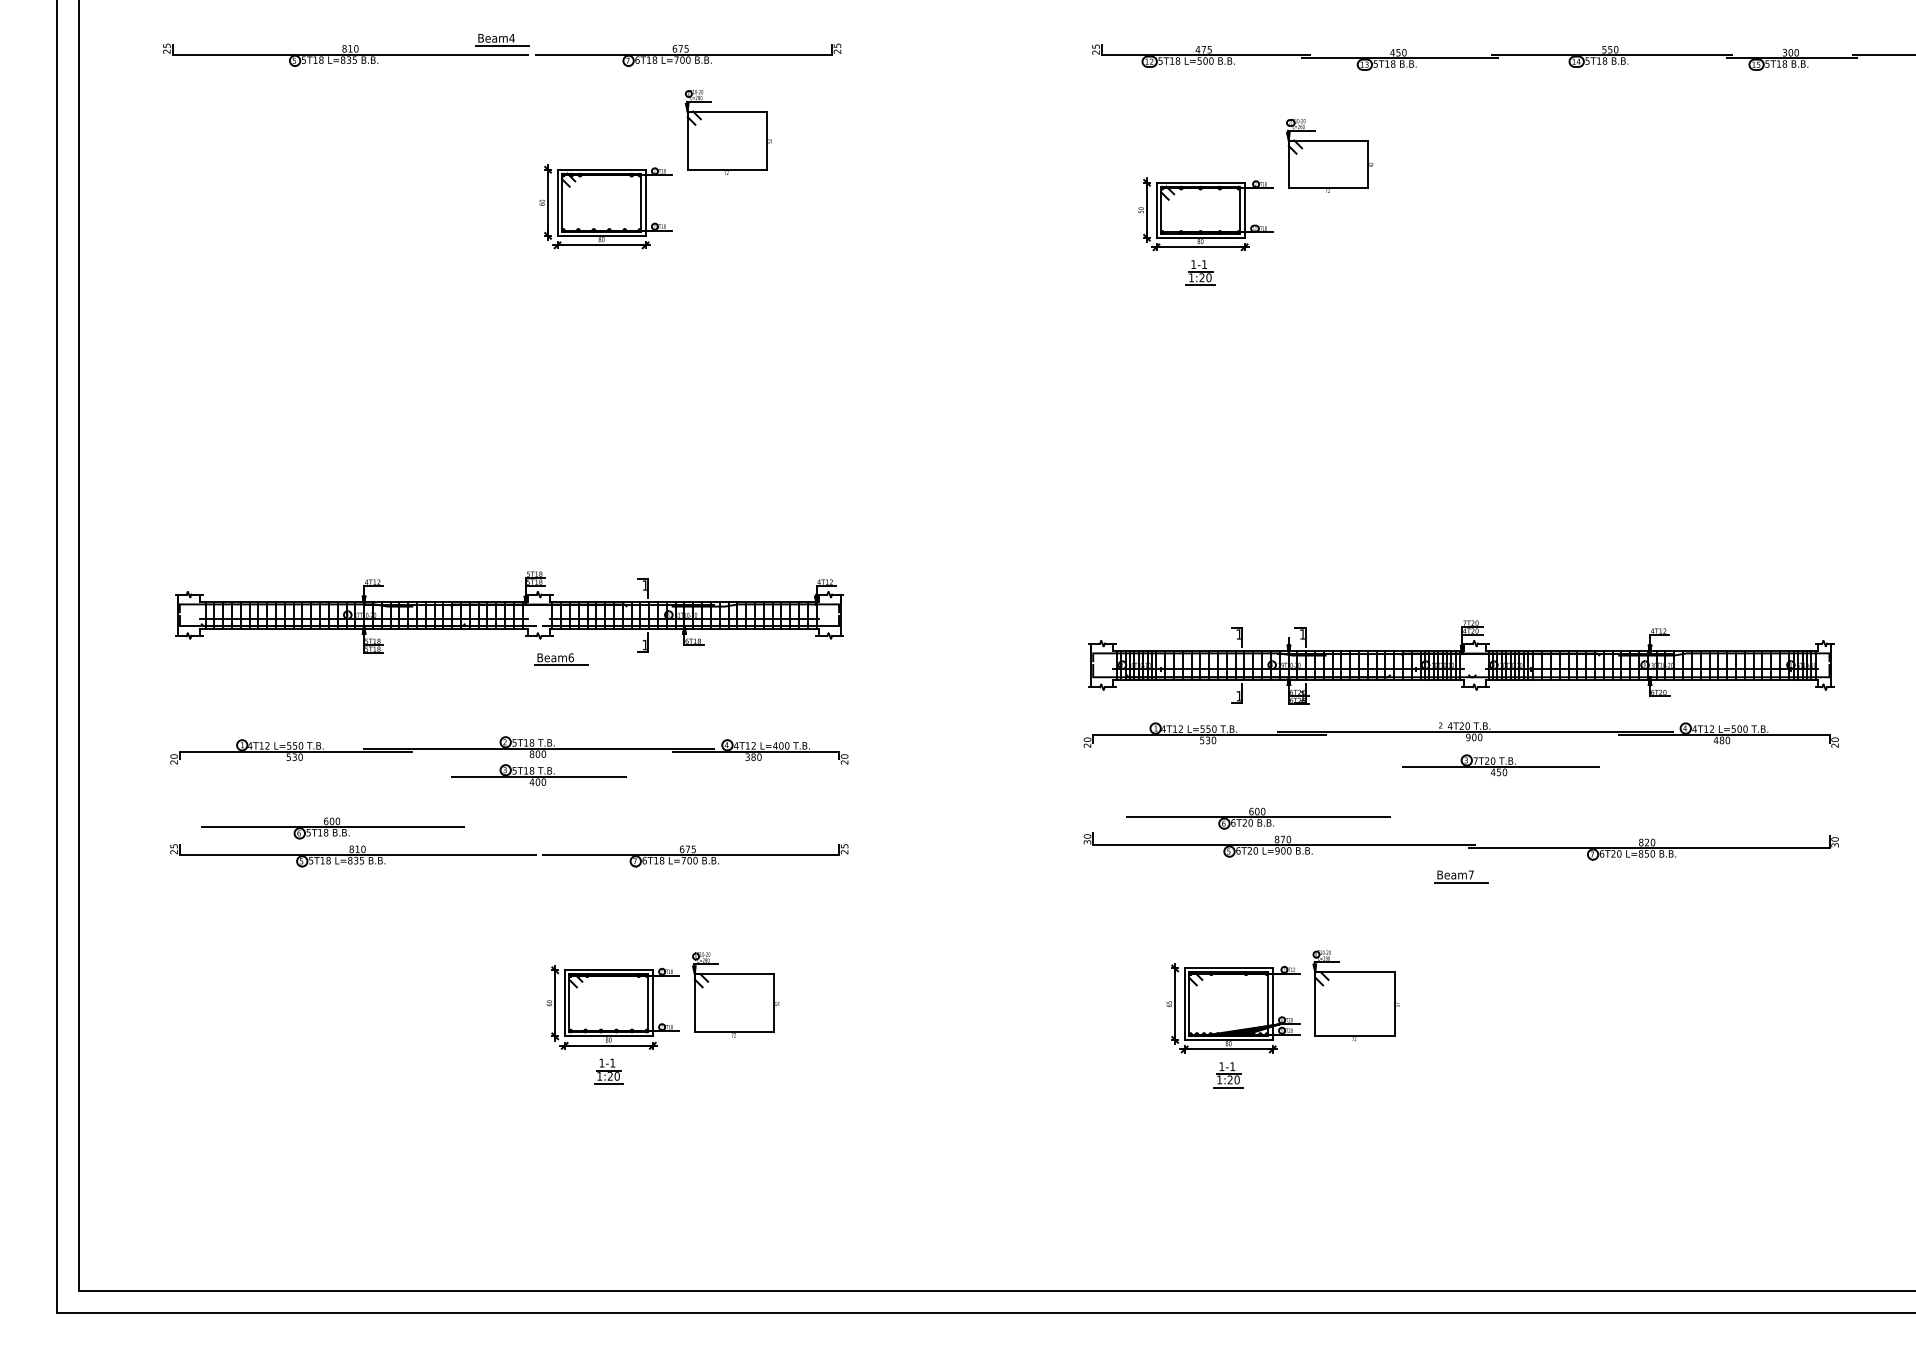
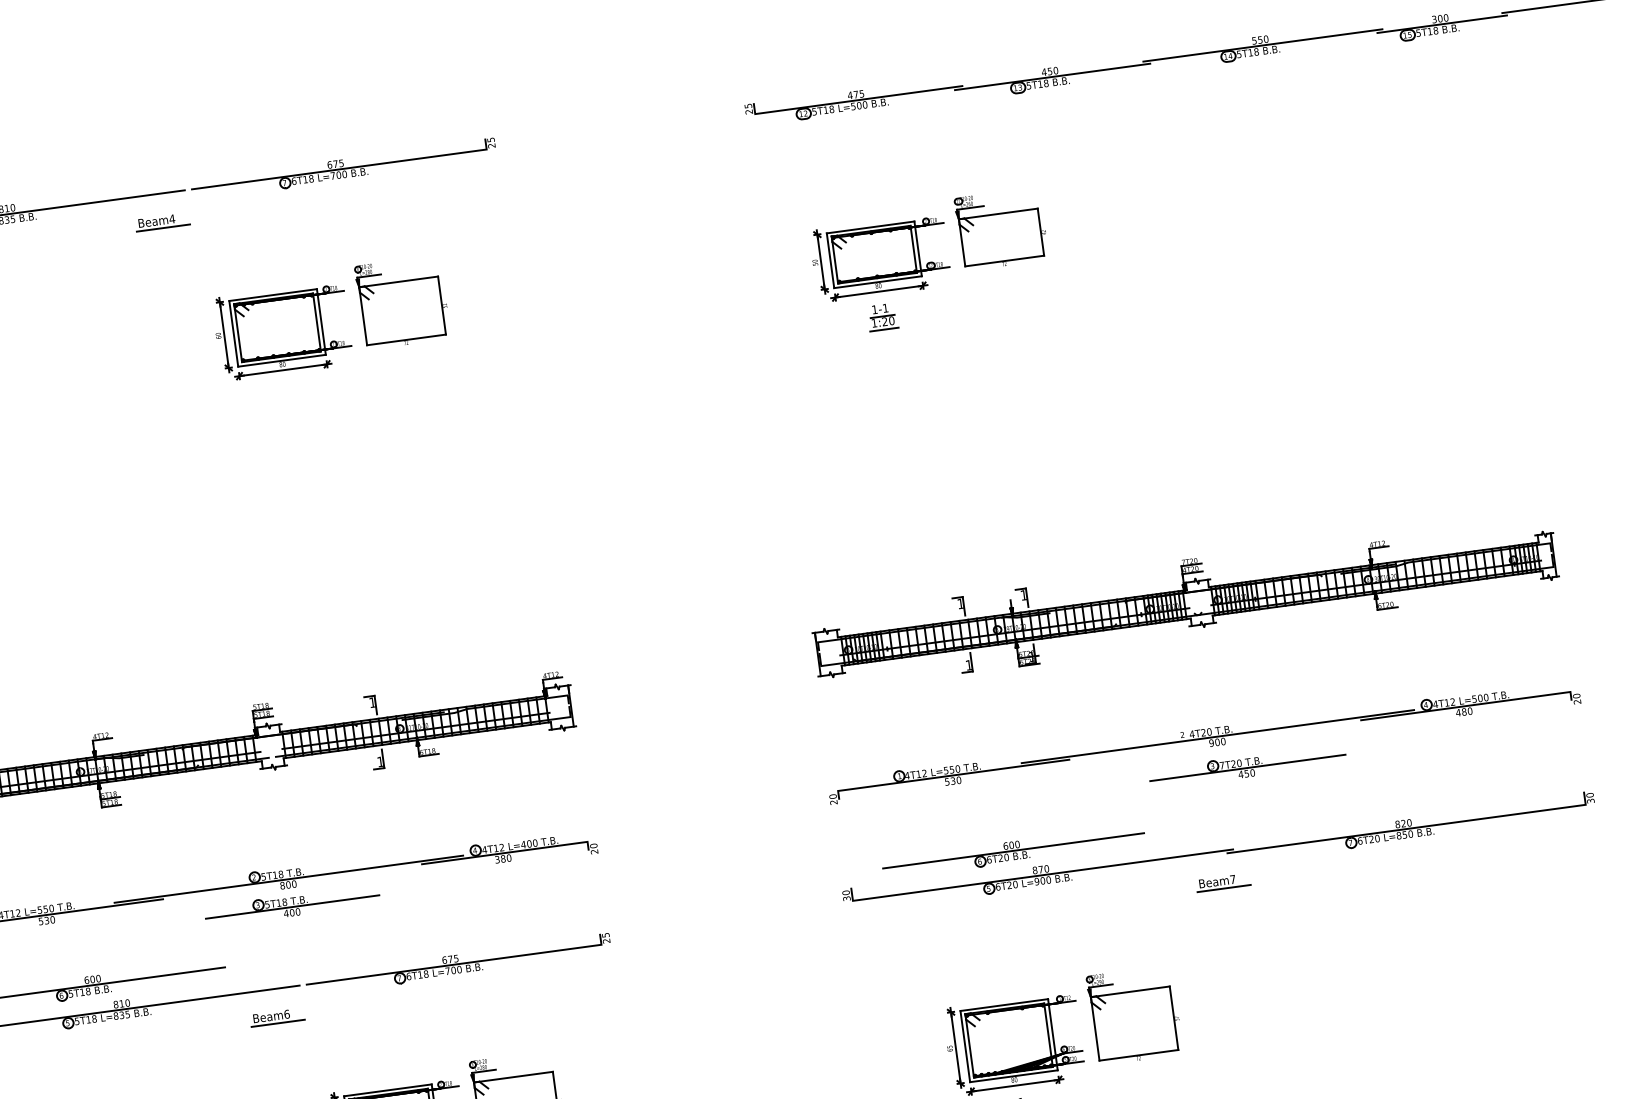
part: (502, 40) -> (162, 222), moved
part: (727, 132) -> (401, 302), moved
part: (1329, 155) -> (1001, 228), moved
part: (561, 659) -> (277, 1017), moved
part: (1461, 662) -> (1185, 601), moved

